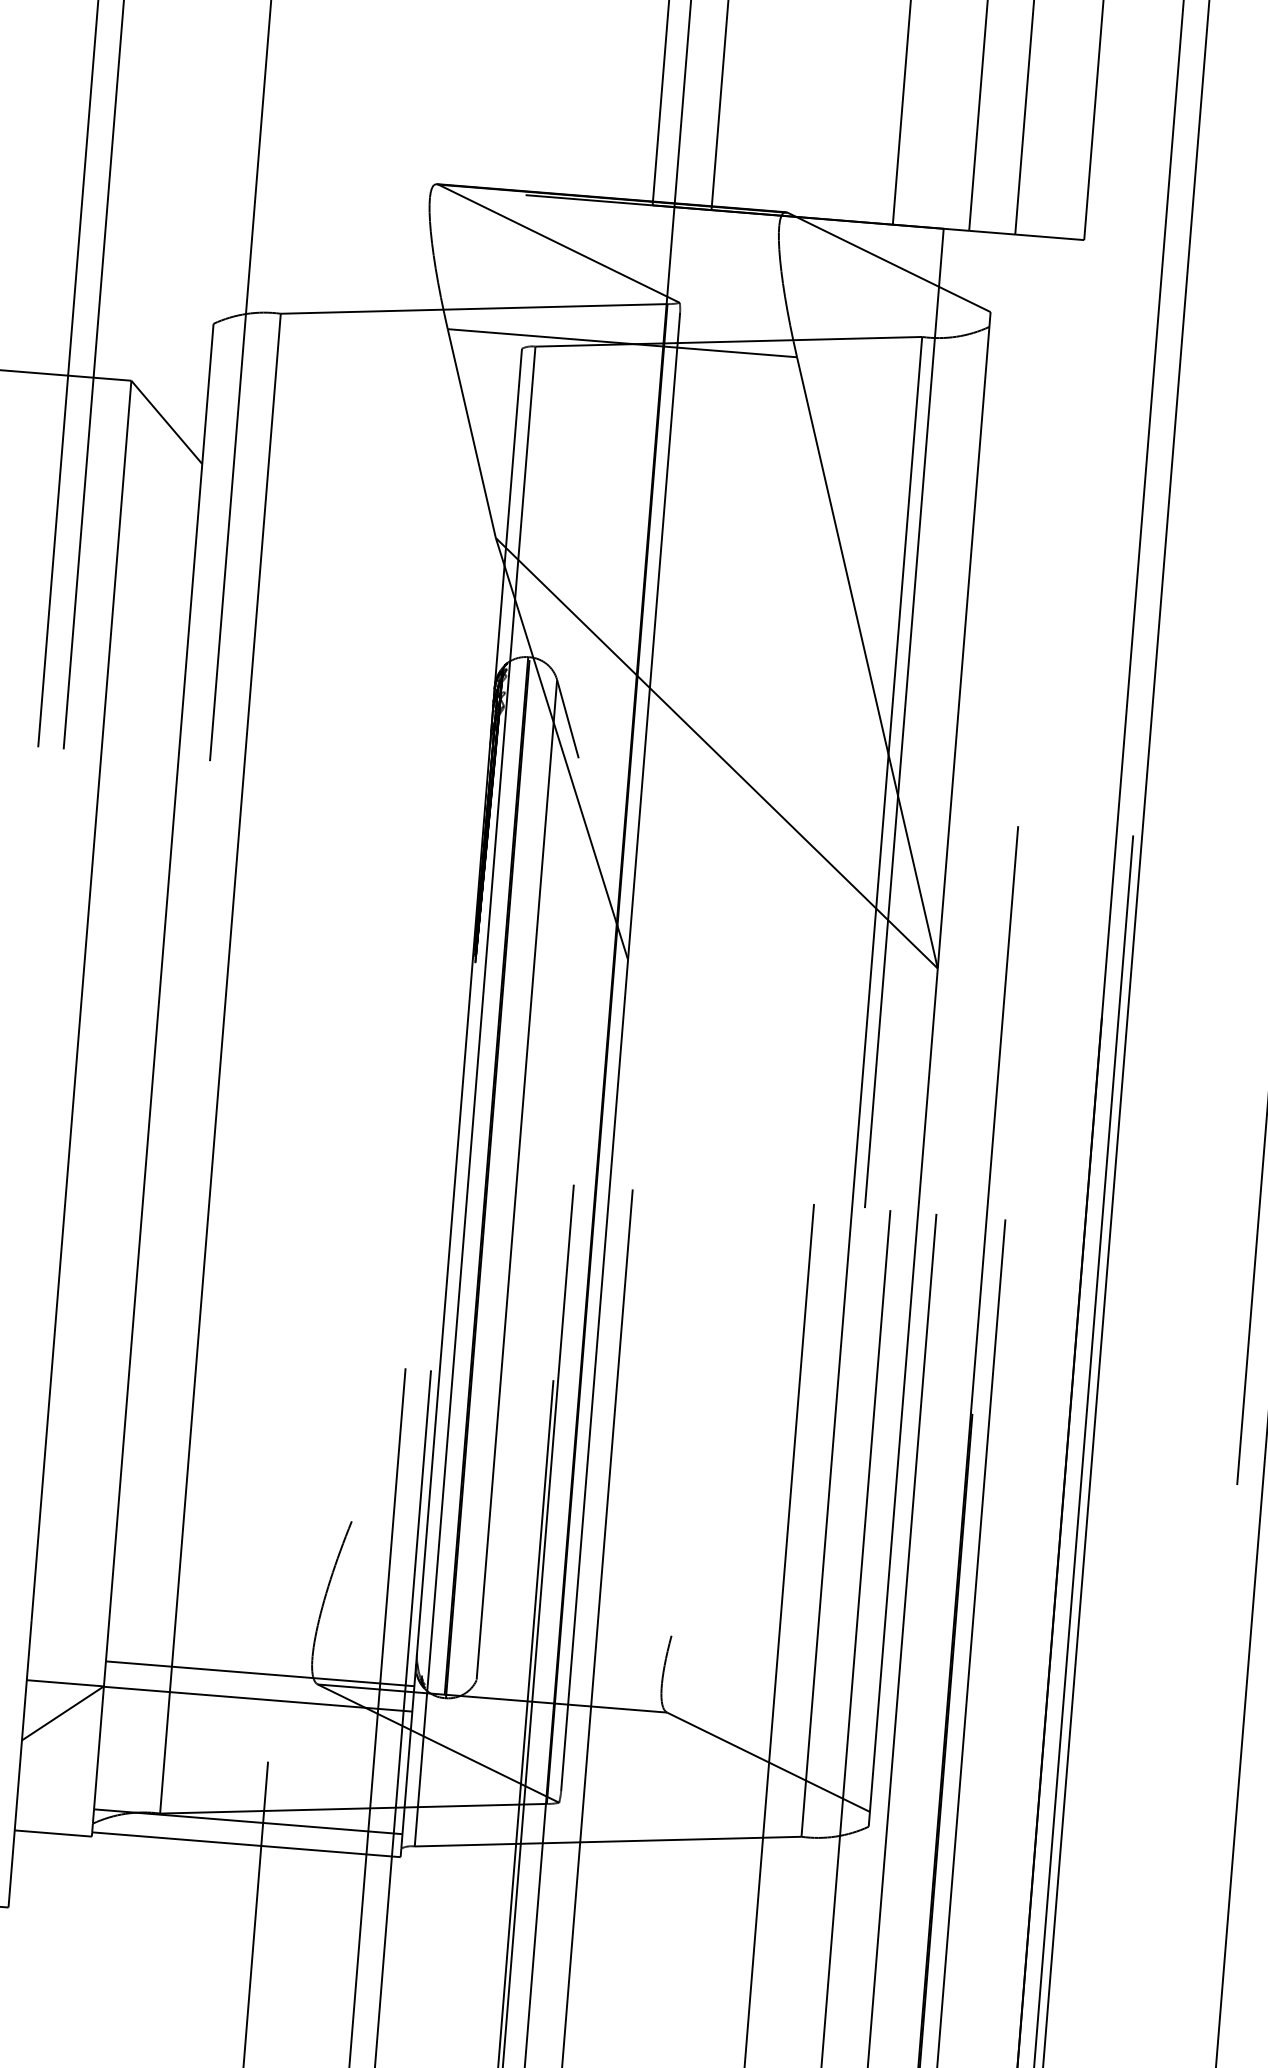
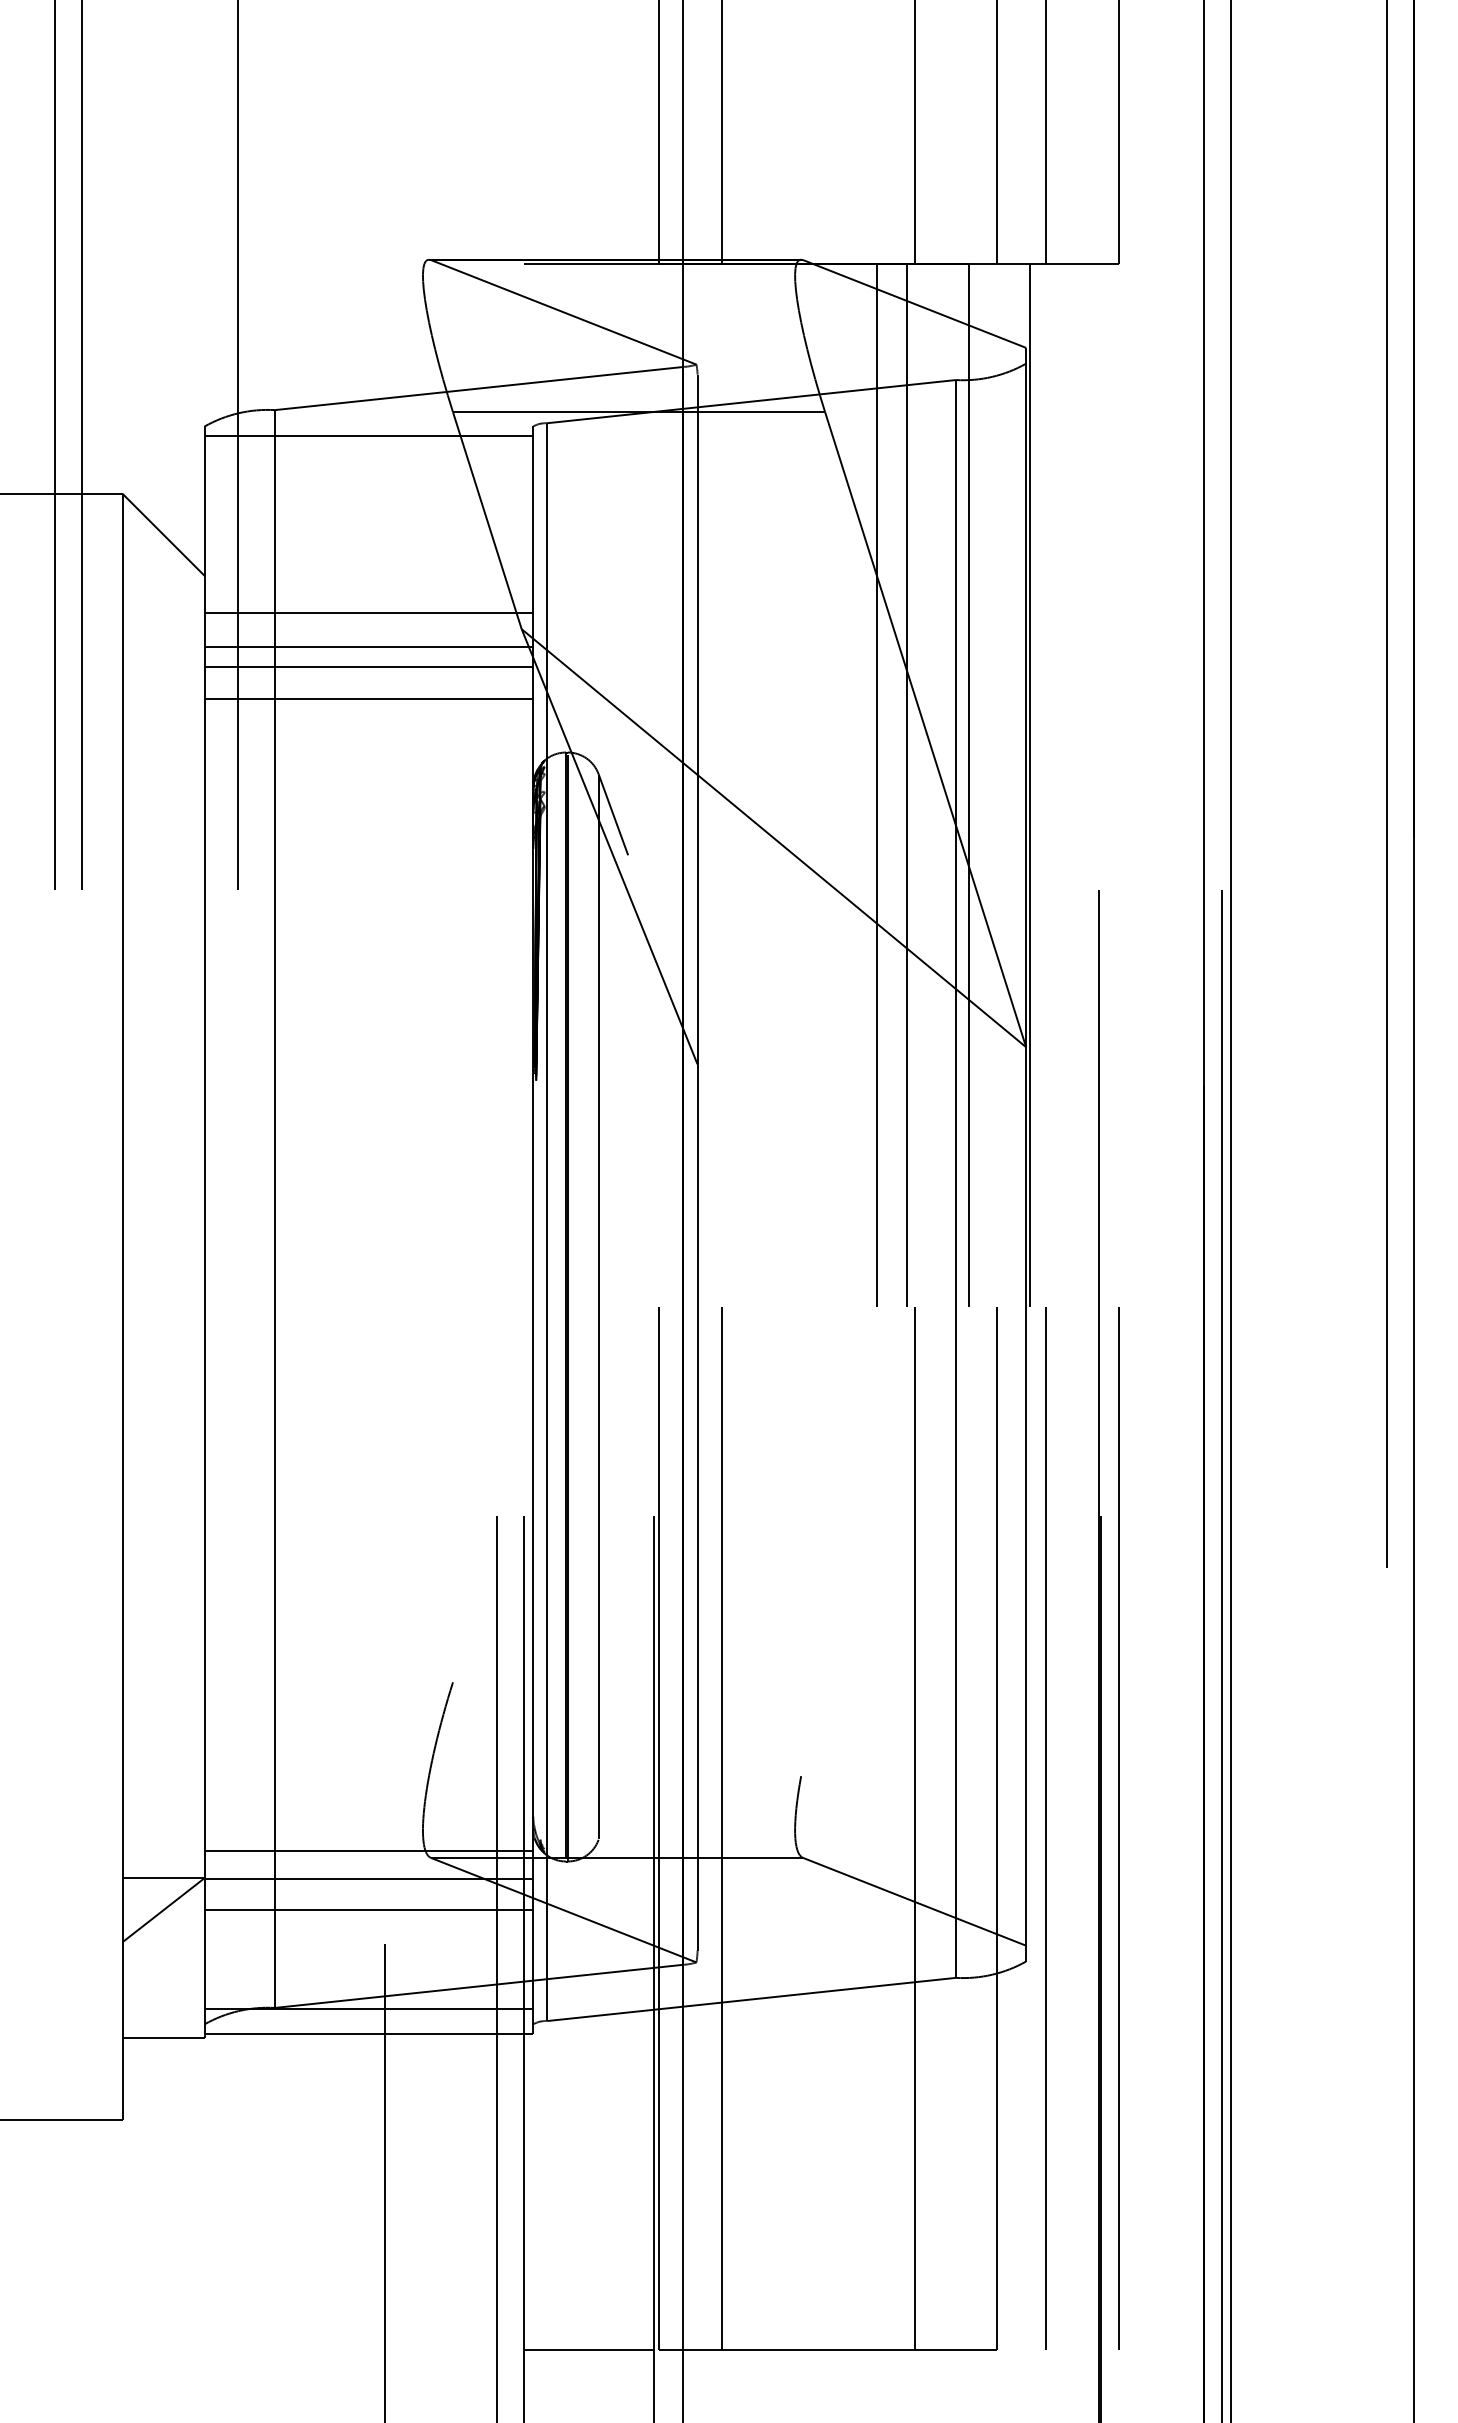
line: (366, 344) -> (368, 435), added
line: (353, 510) -> (368, 612), added
line: (350, 542) -> (368, 646), added
line: (349, 561) -> (368, 666), added
line: (346, 591) -> (368, 698), added
line: (818, 711) -> (877, 785), added
line: (846, 713) -> (907, 785), added
line: (960, 723) -> (1029, 785), added
line: (255, 1728) -> (368, 1909), added

